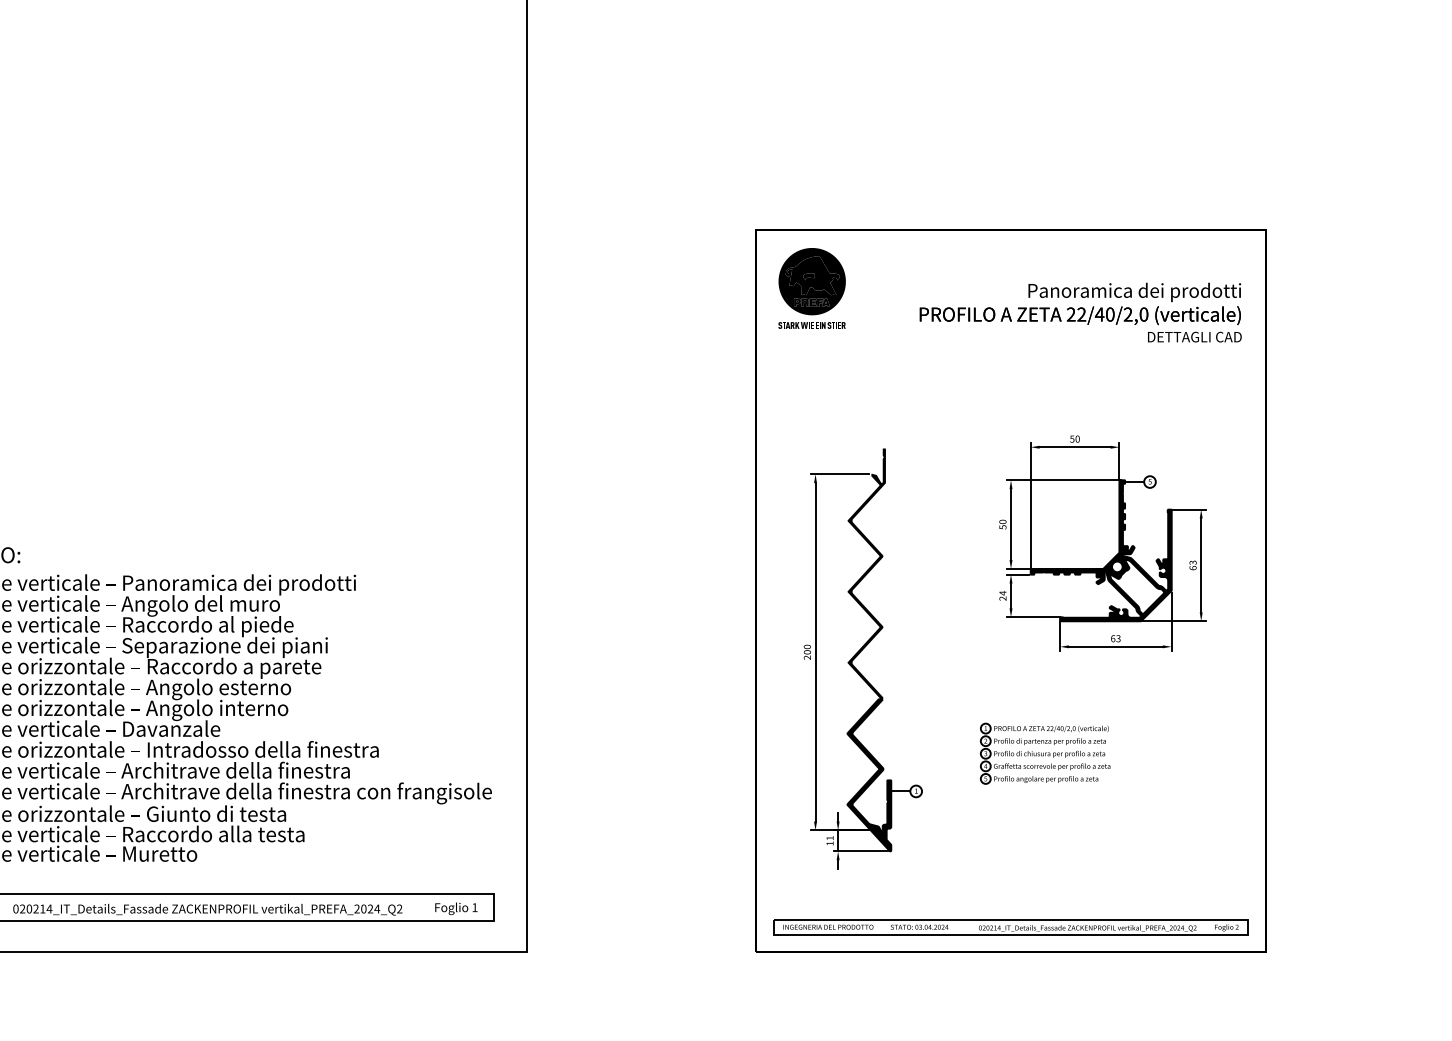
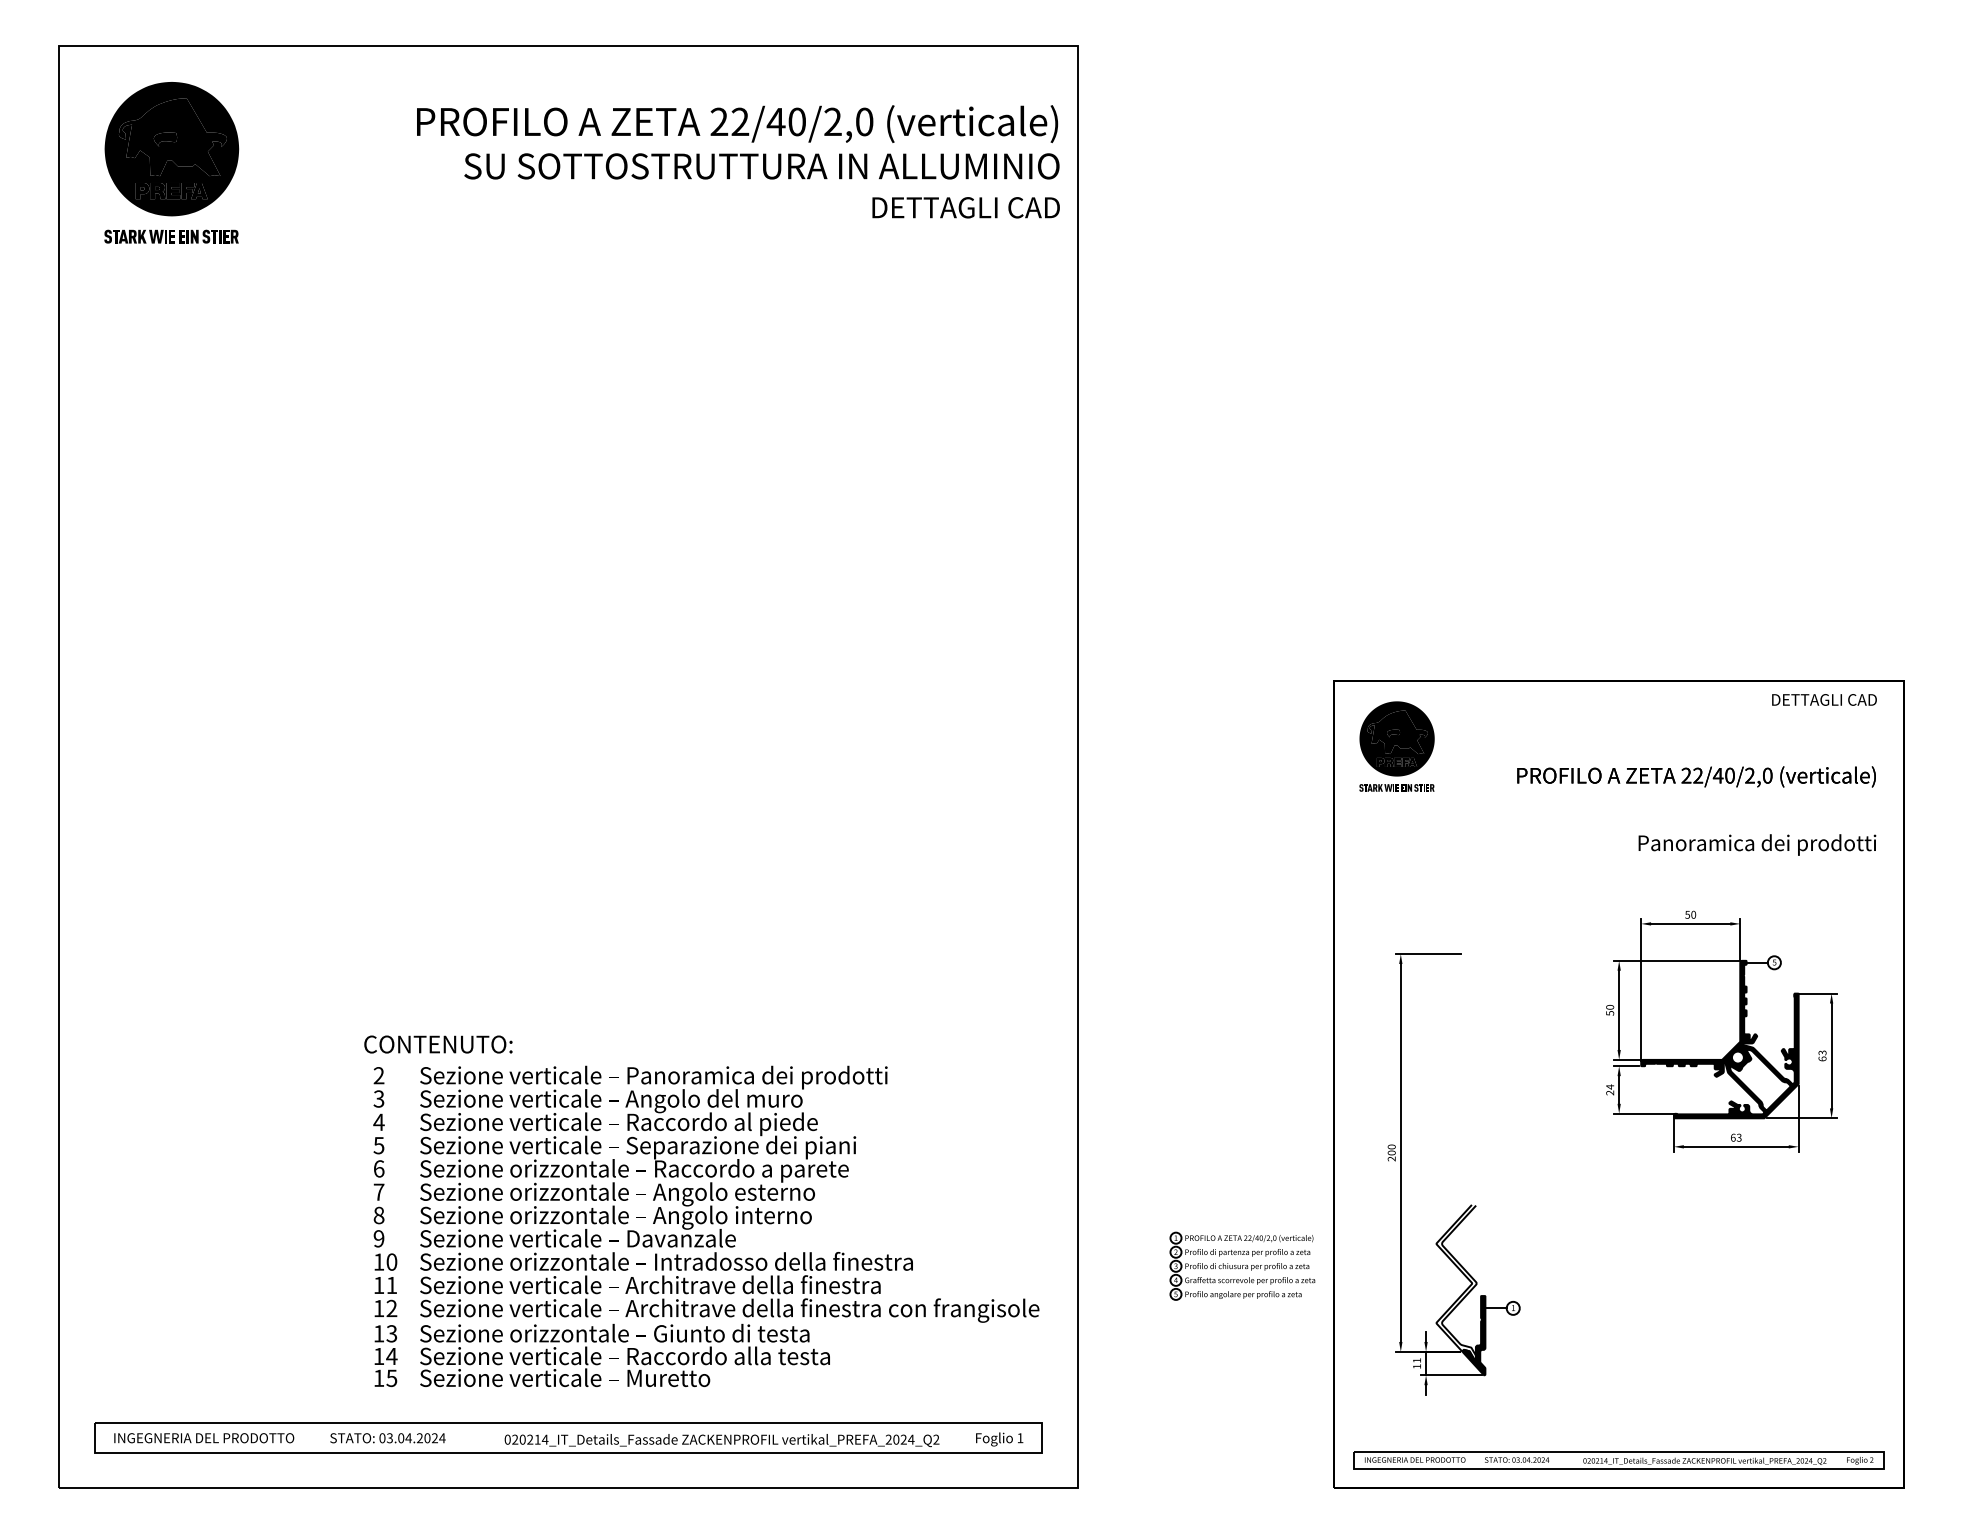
text: (1134, 291) -> (1757, 844), moved
text: (1194, 336) -> (1824, 699), moved
fill: (866, 642) -> (1457, 1142), removed
part: (1045, 753) -> (1242, 1265), moved

